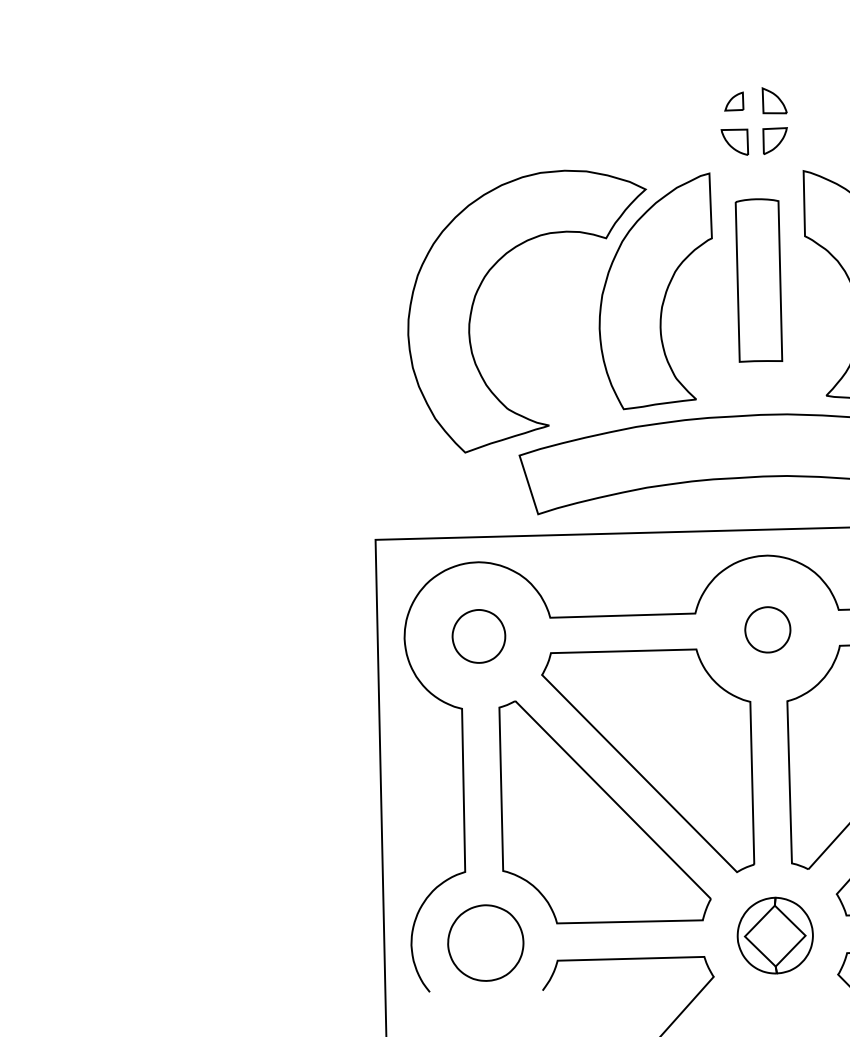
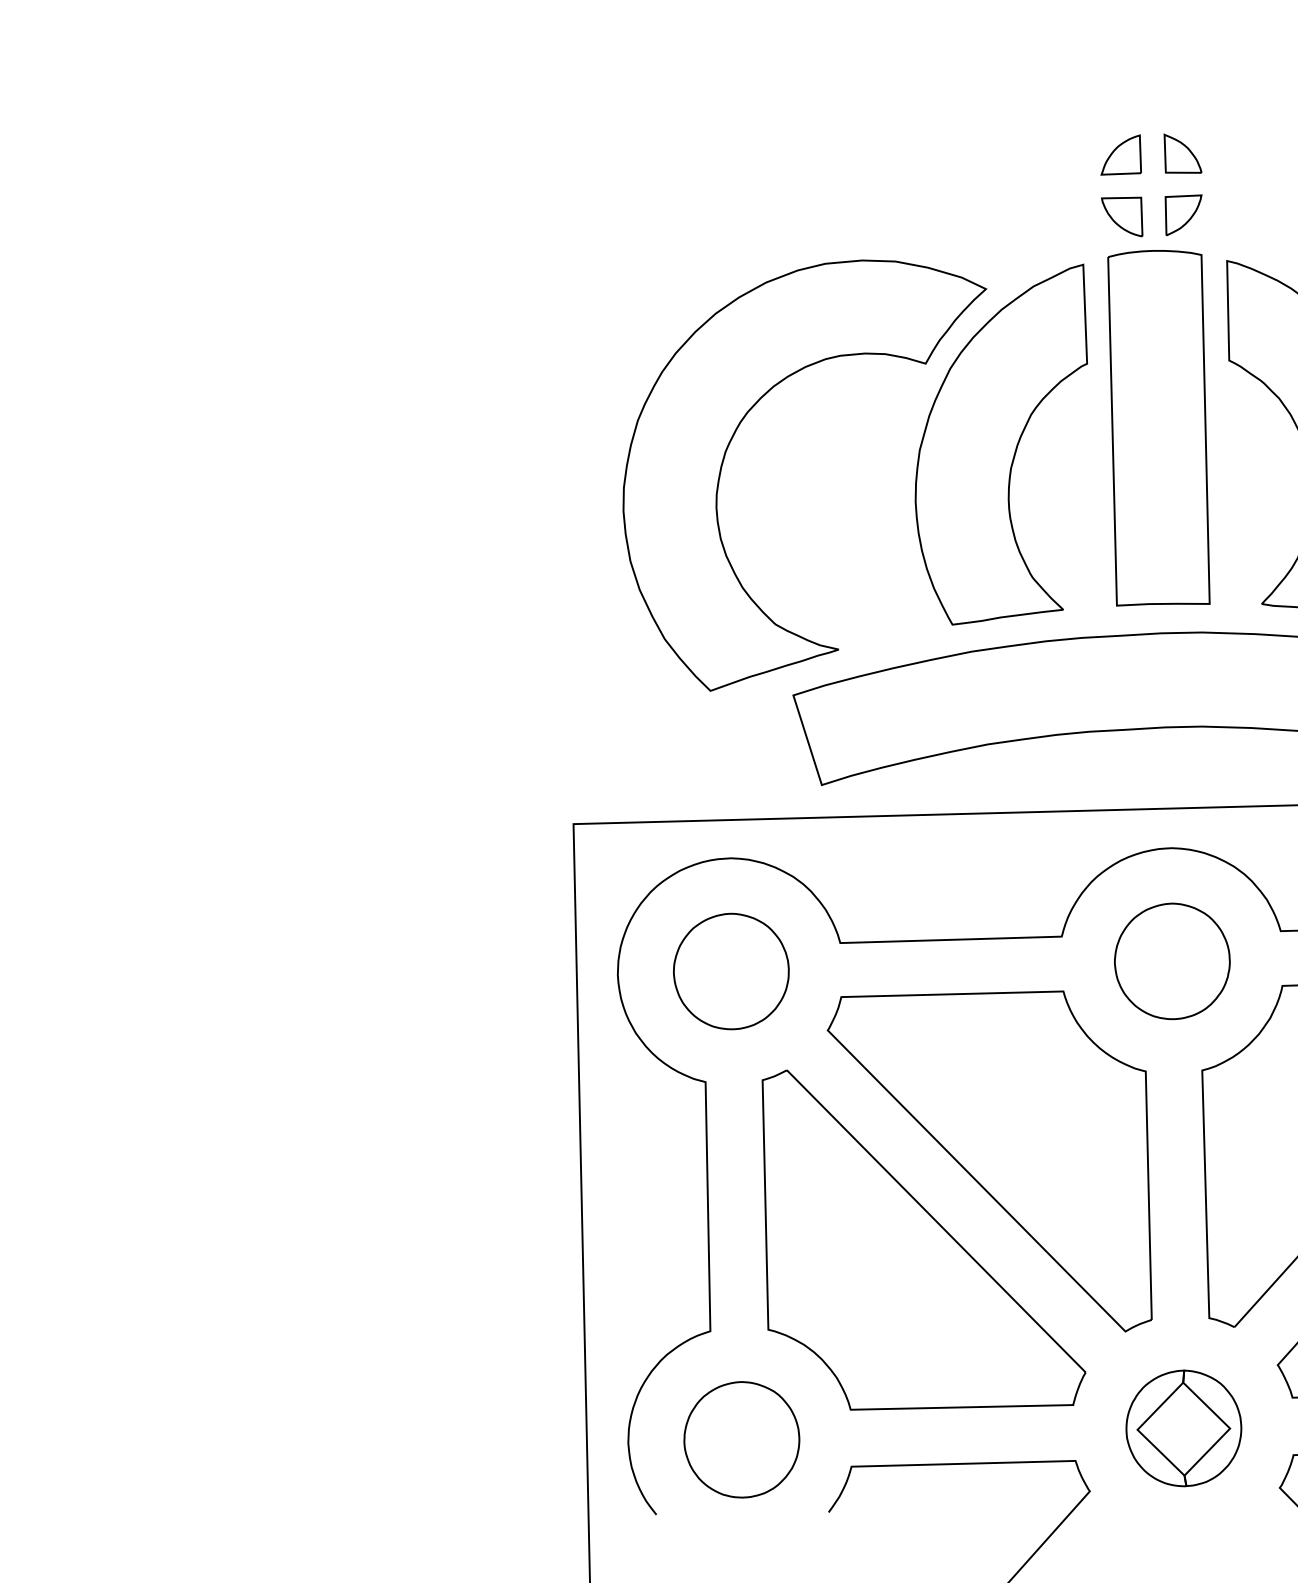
part: (734, 101) -> (1121, 154), size x1.43
part: (758, 280) -> (1158, 428), size x1.43
part: (767, 629) -> (1171, 960), size x1.67
part: (478, 636) -> (730, 971), size x1.43

